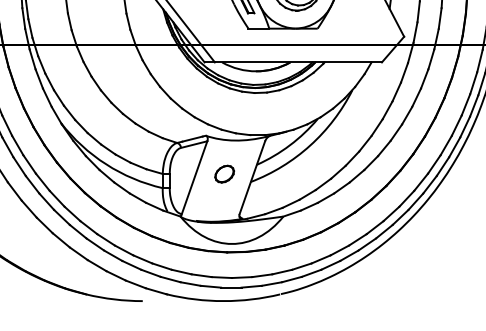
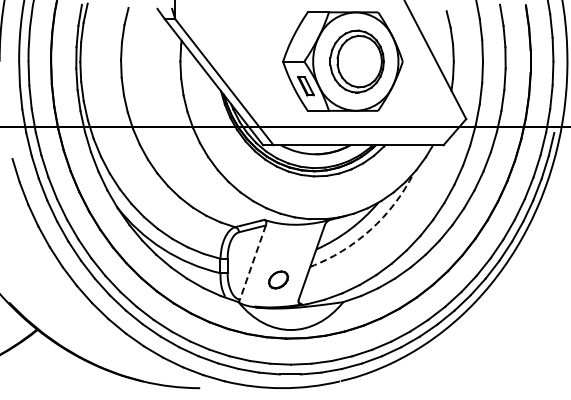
arc: (310, 145) -> (370, 229), solid -> dashed
part: (224, 173) -> (278, 279), moved
line: (194, 178) -> (252, 263), solid -> dashed

